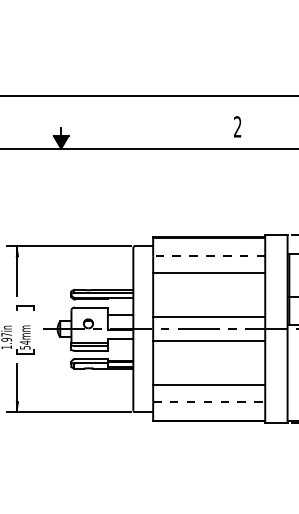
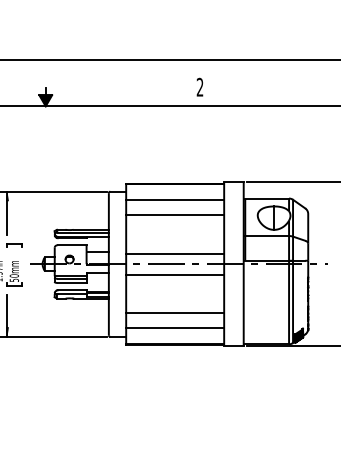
line: (209, 256) -> (175, 200), dashed -> solid
text: (24, 342) -> (13, 275), 54mm -> 50mm
line: (209, 402) -> (175, 328), dashed -> solid

